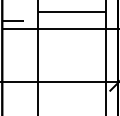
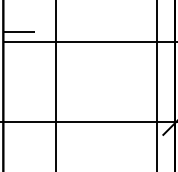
line: (72, 12) -> (107, 18), removed

